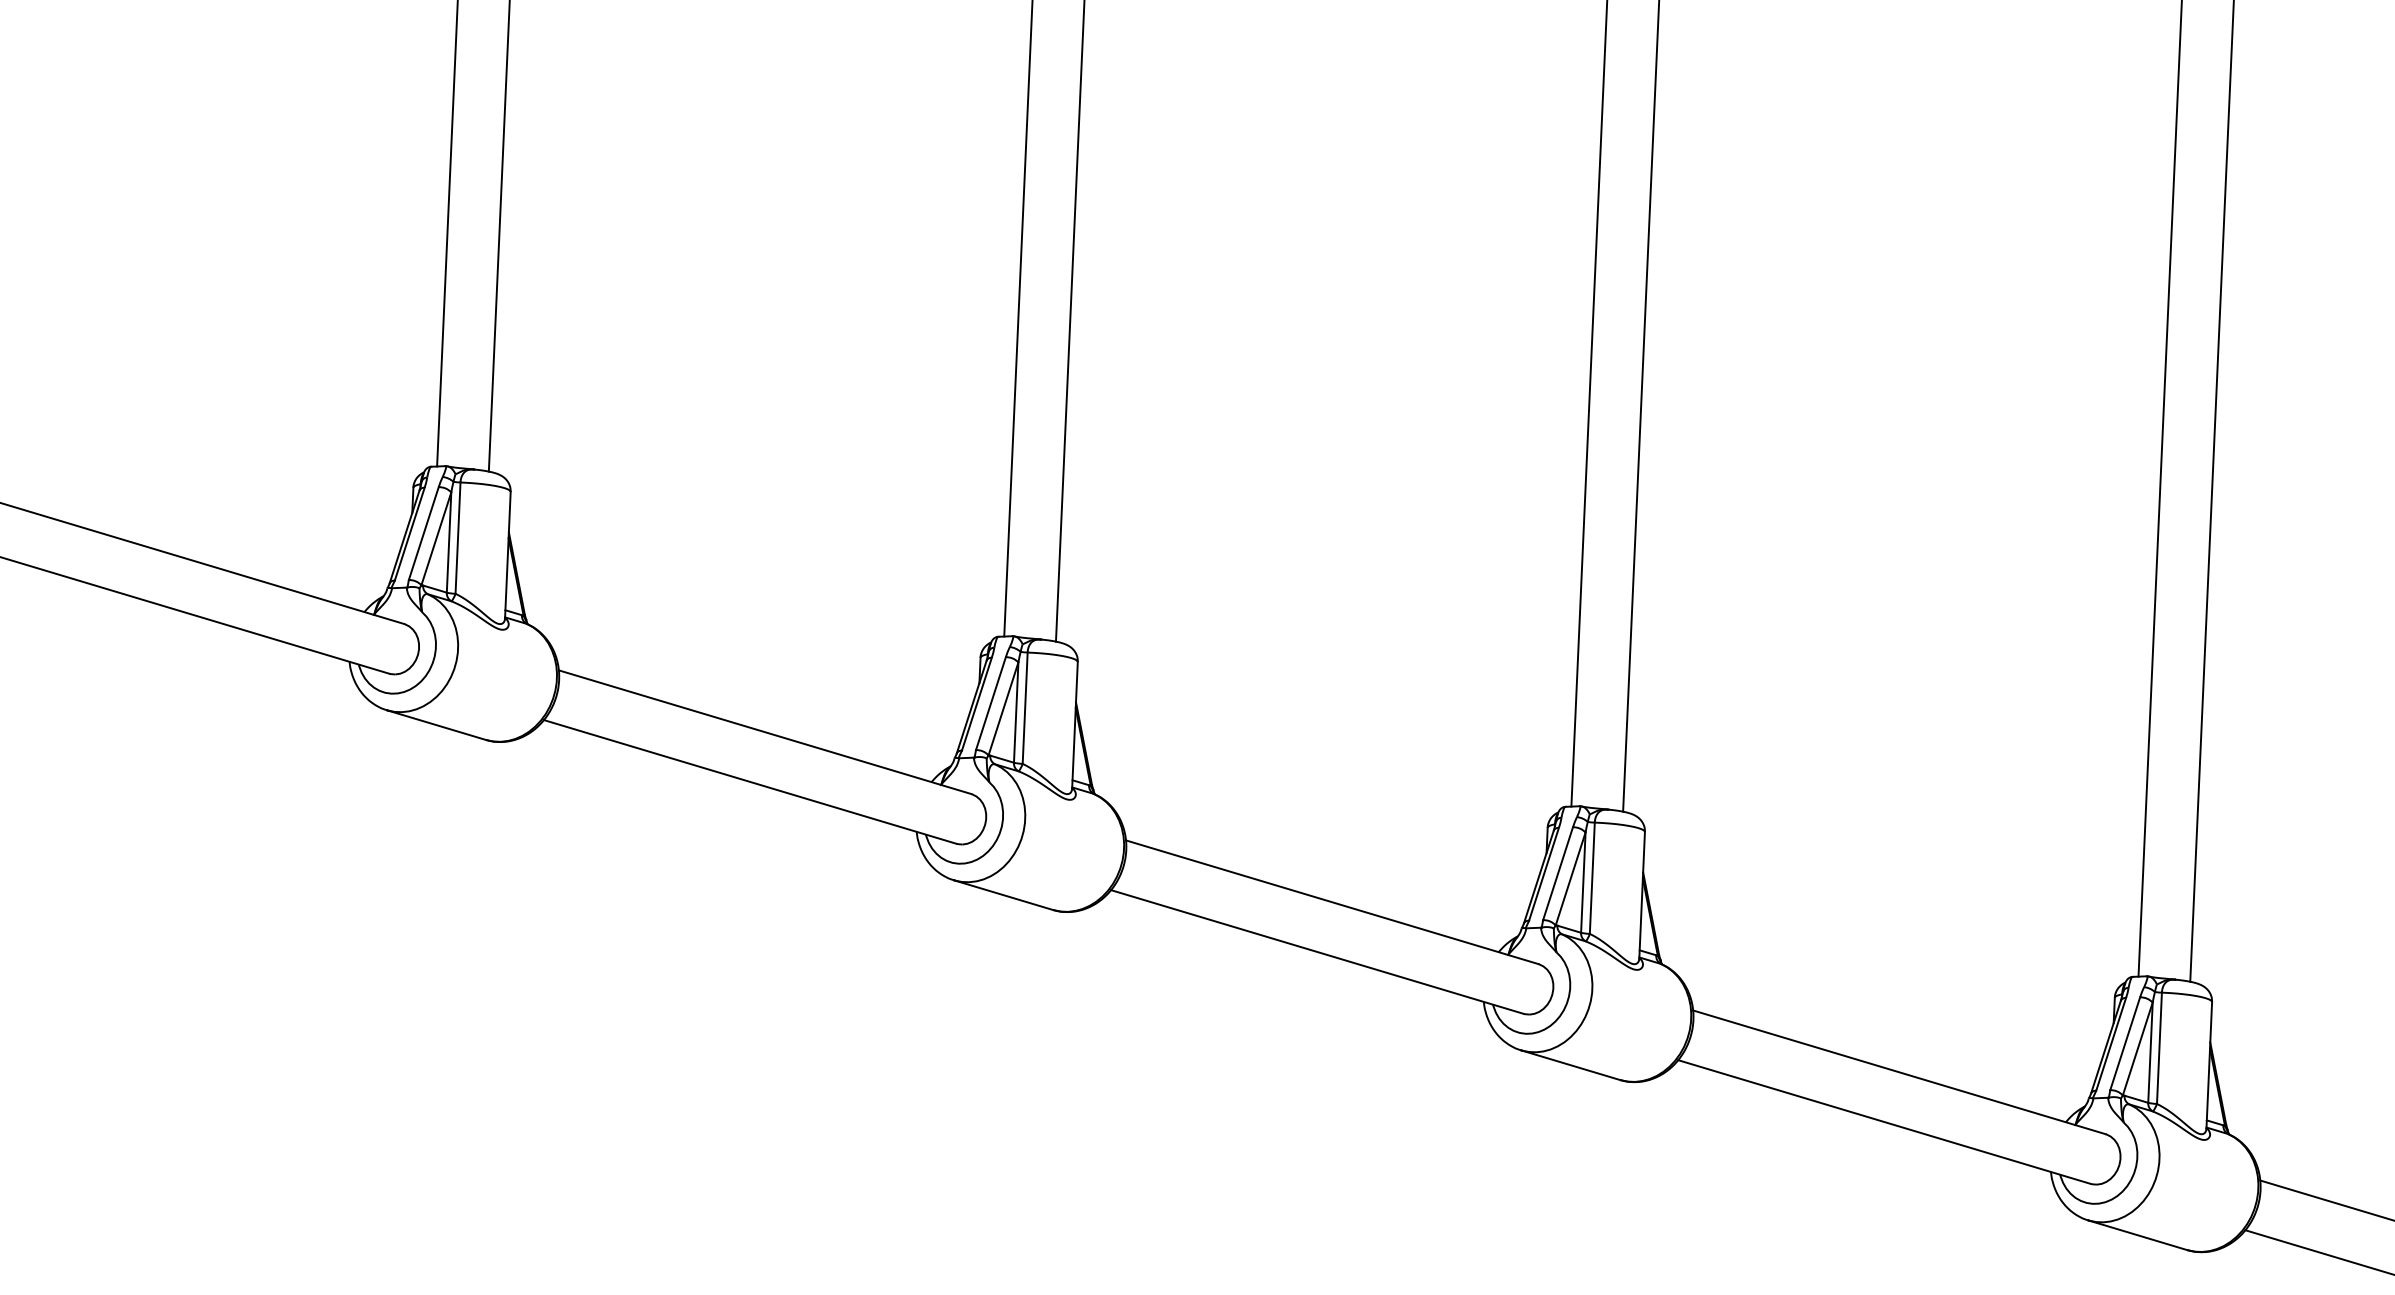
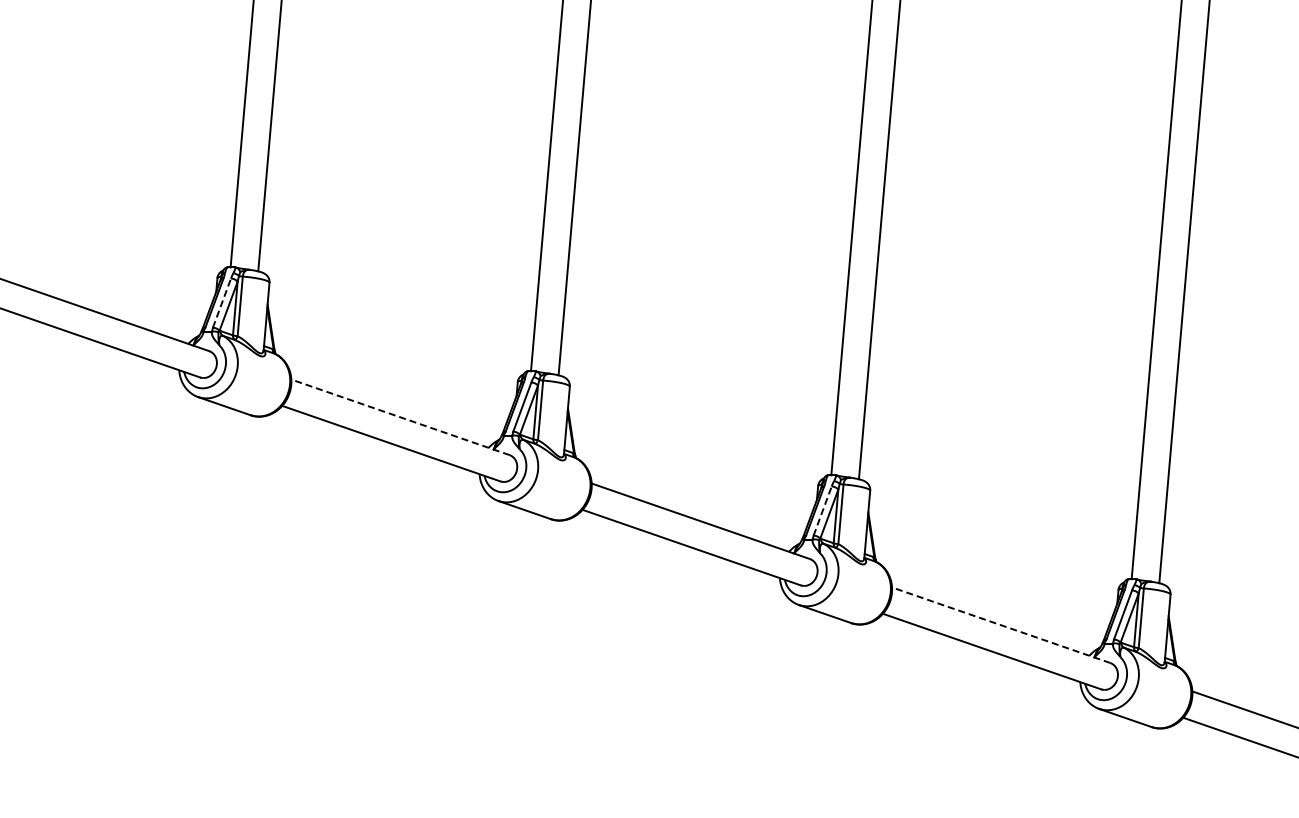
line: (424, 532) -> (222, 302), solid -> dashed
line: (764, 732) -> (400, 417), solid -> dashed
line: (1557, 872) -> (822, 510), solid -> dashed
line: (1899, 1072) -> (1001, 625), solid -> dashed

